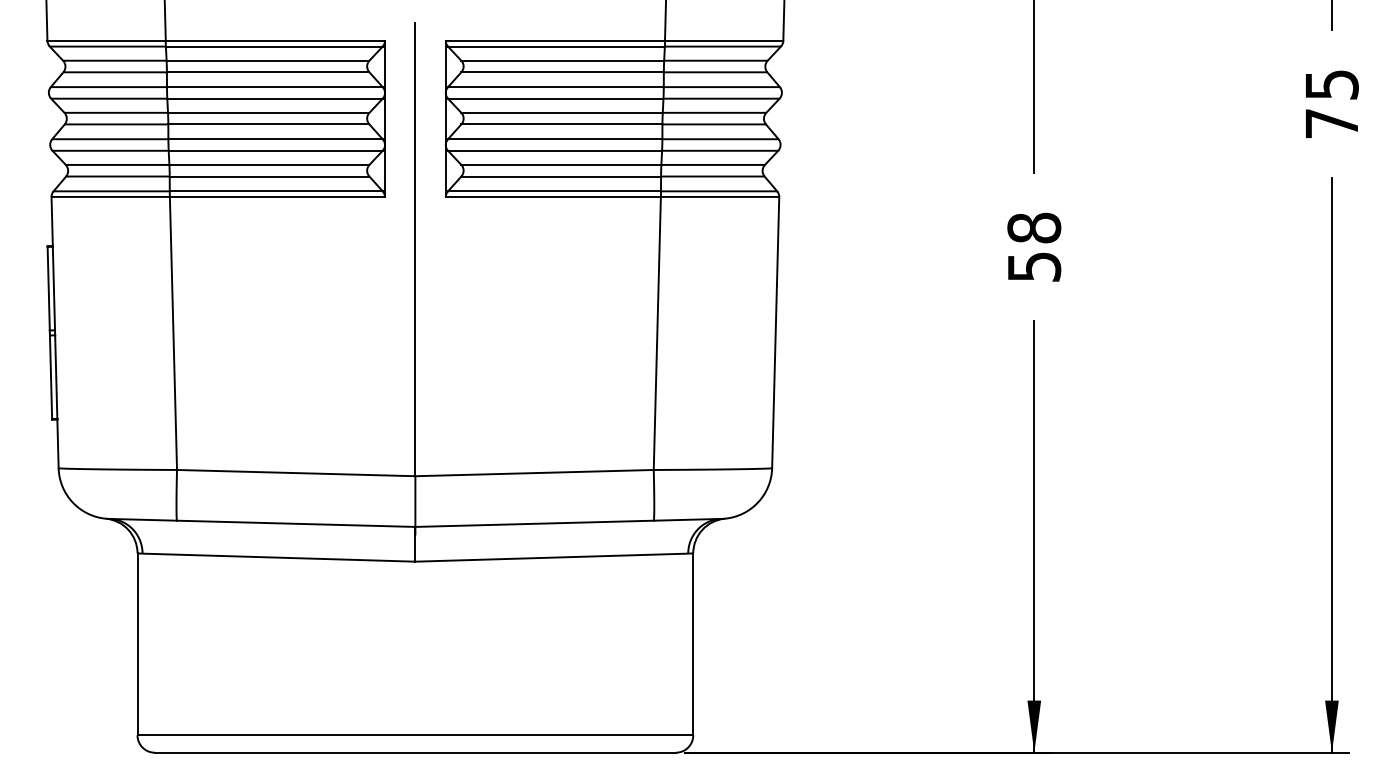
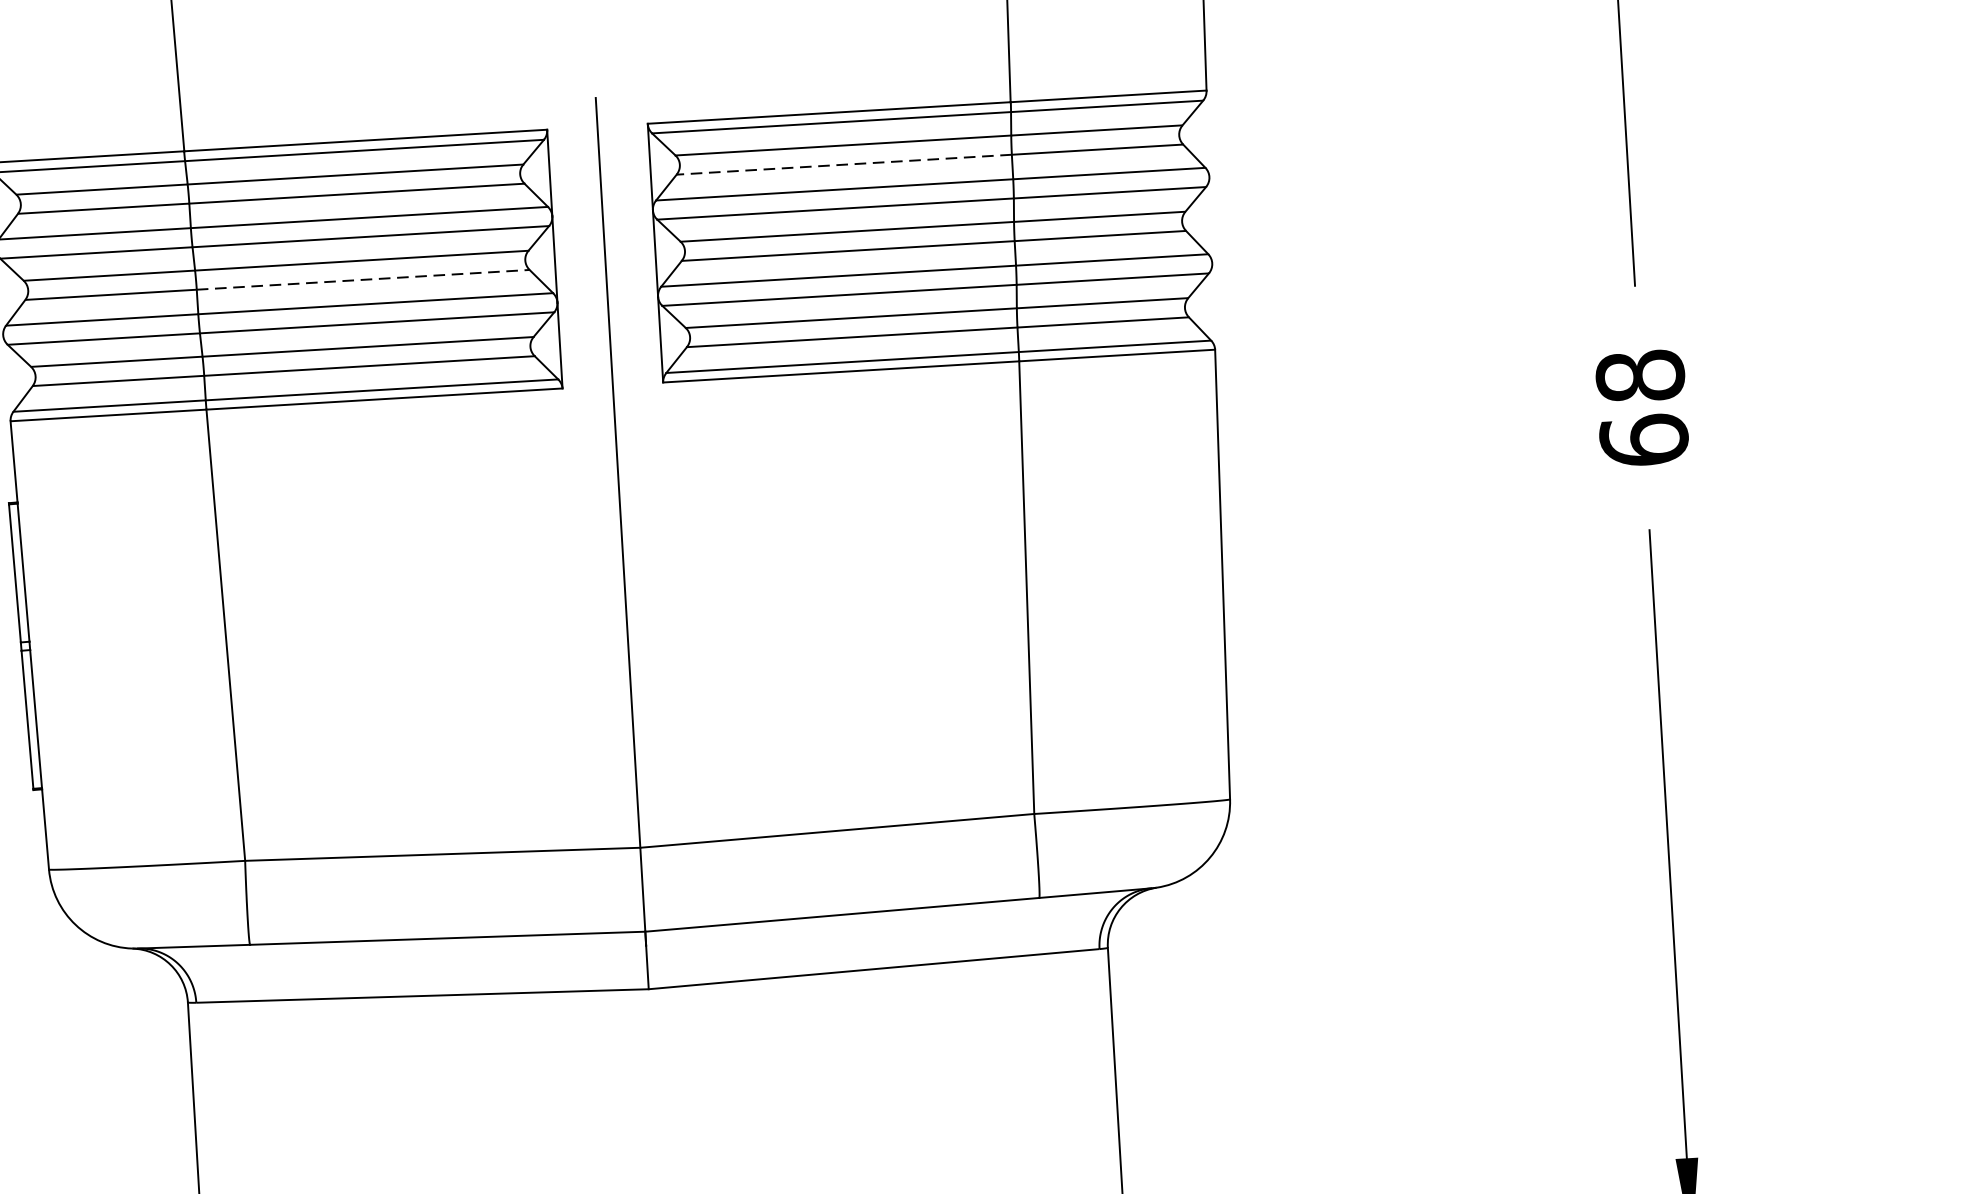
line: (562, 72) -> (844, 165), solid -> dashed
line: (268, 124) -> (362, 280), solid -> dashed
text: (1034, 266) -> (1644, 439), 58 -> 68

